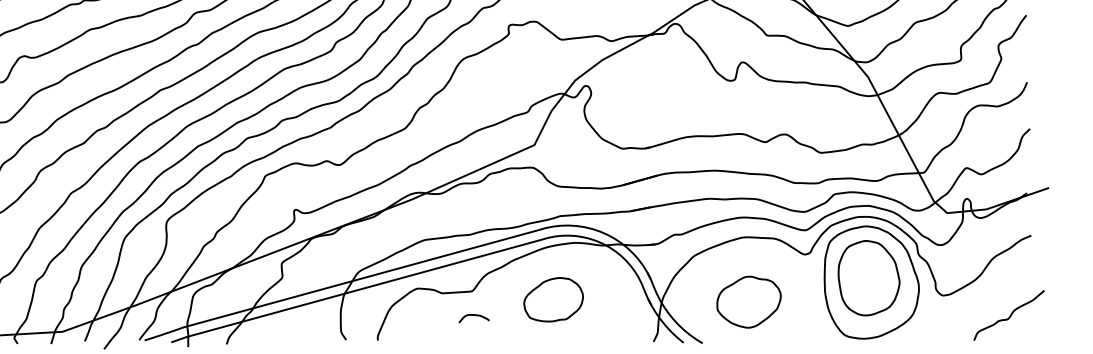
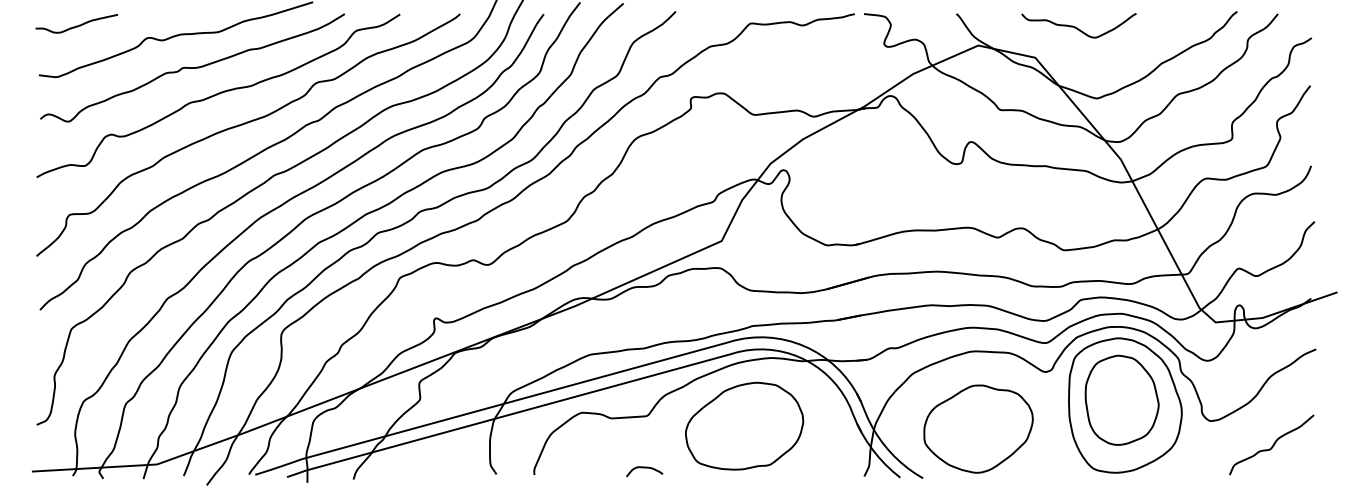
part: (553, 299) -> (744, 425), size x1.67
part: (749, 301) -> (978, 428), size x1.43
curve: (474, 315) -> (644, 468), moved
curve: (1009, 315) -> (1272, 445), moved

